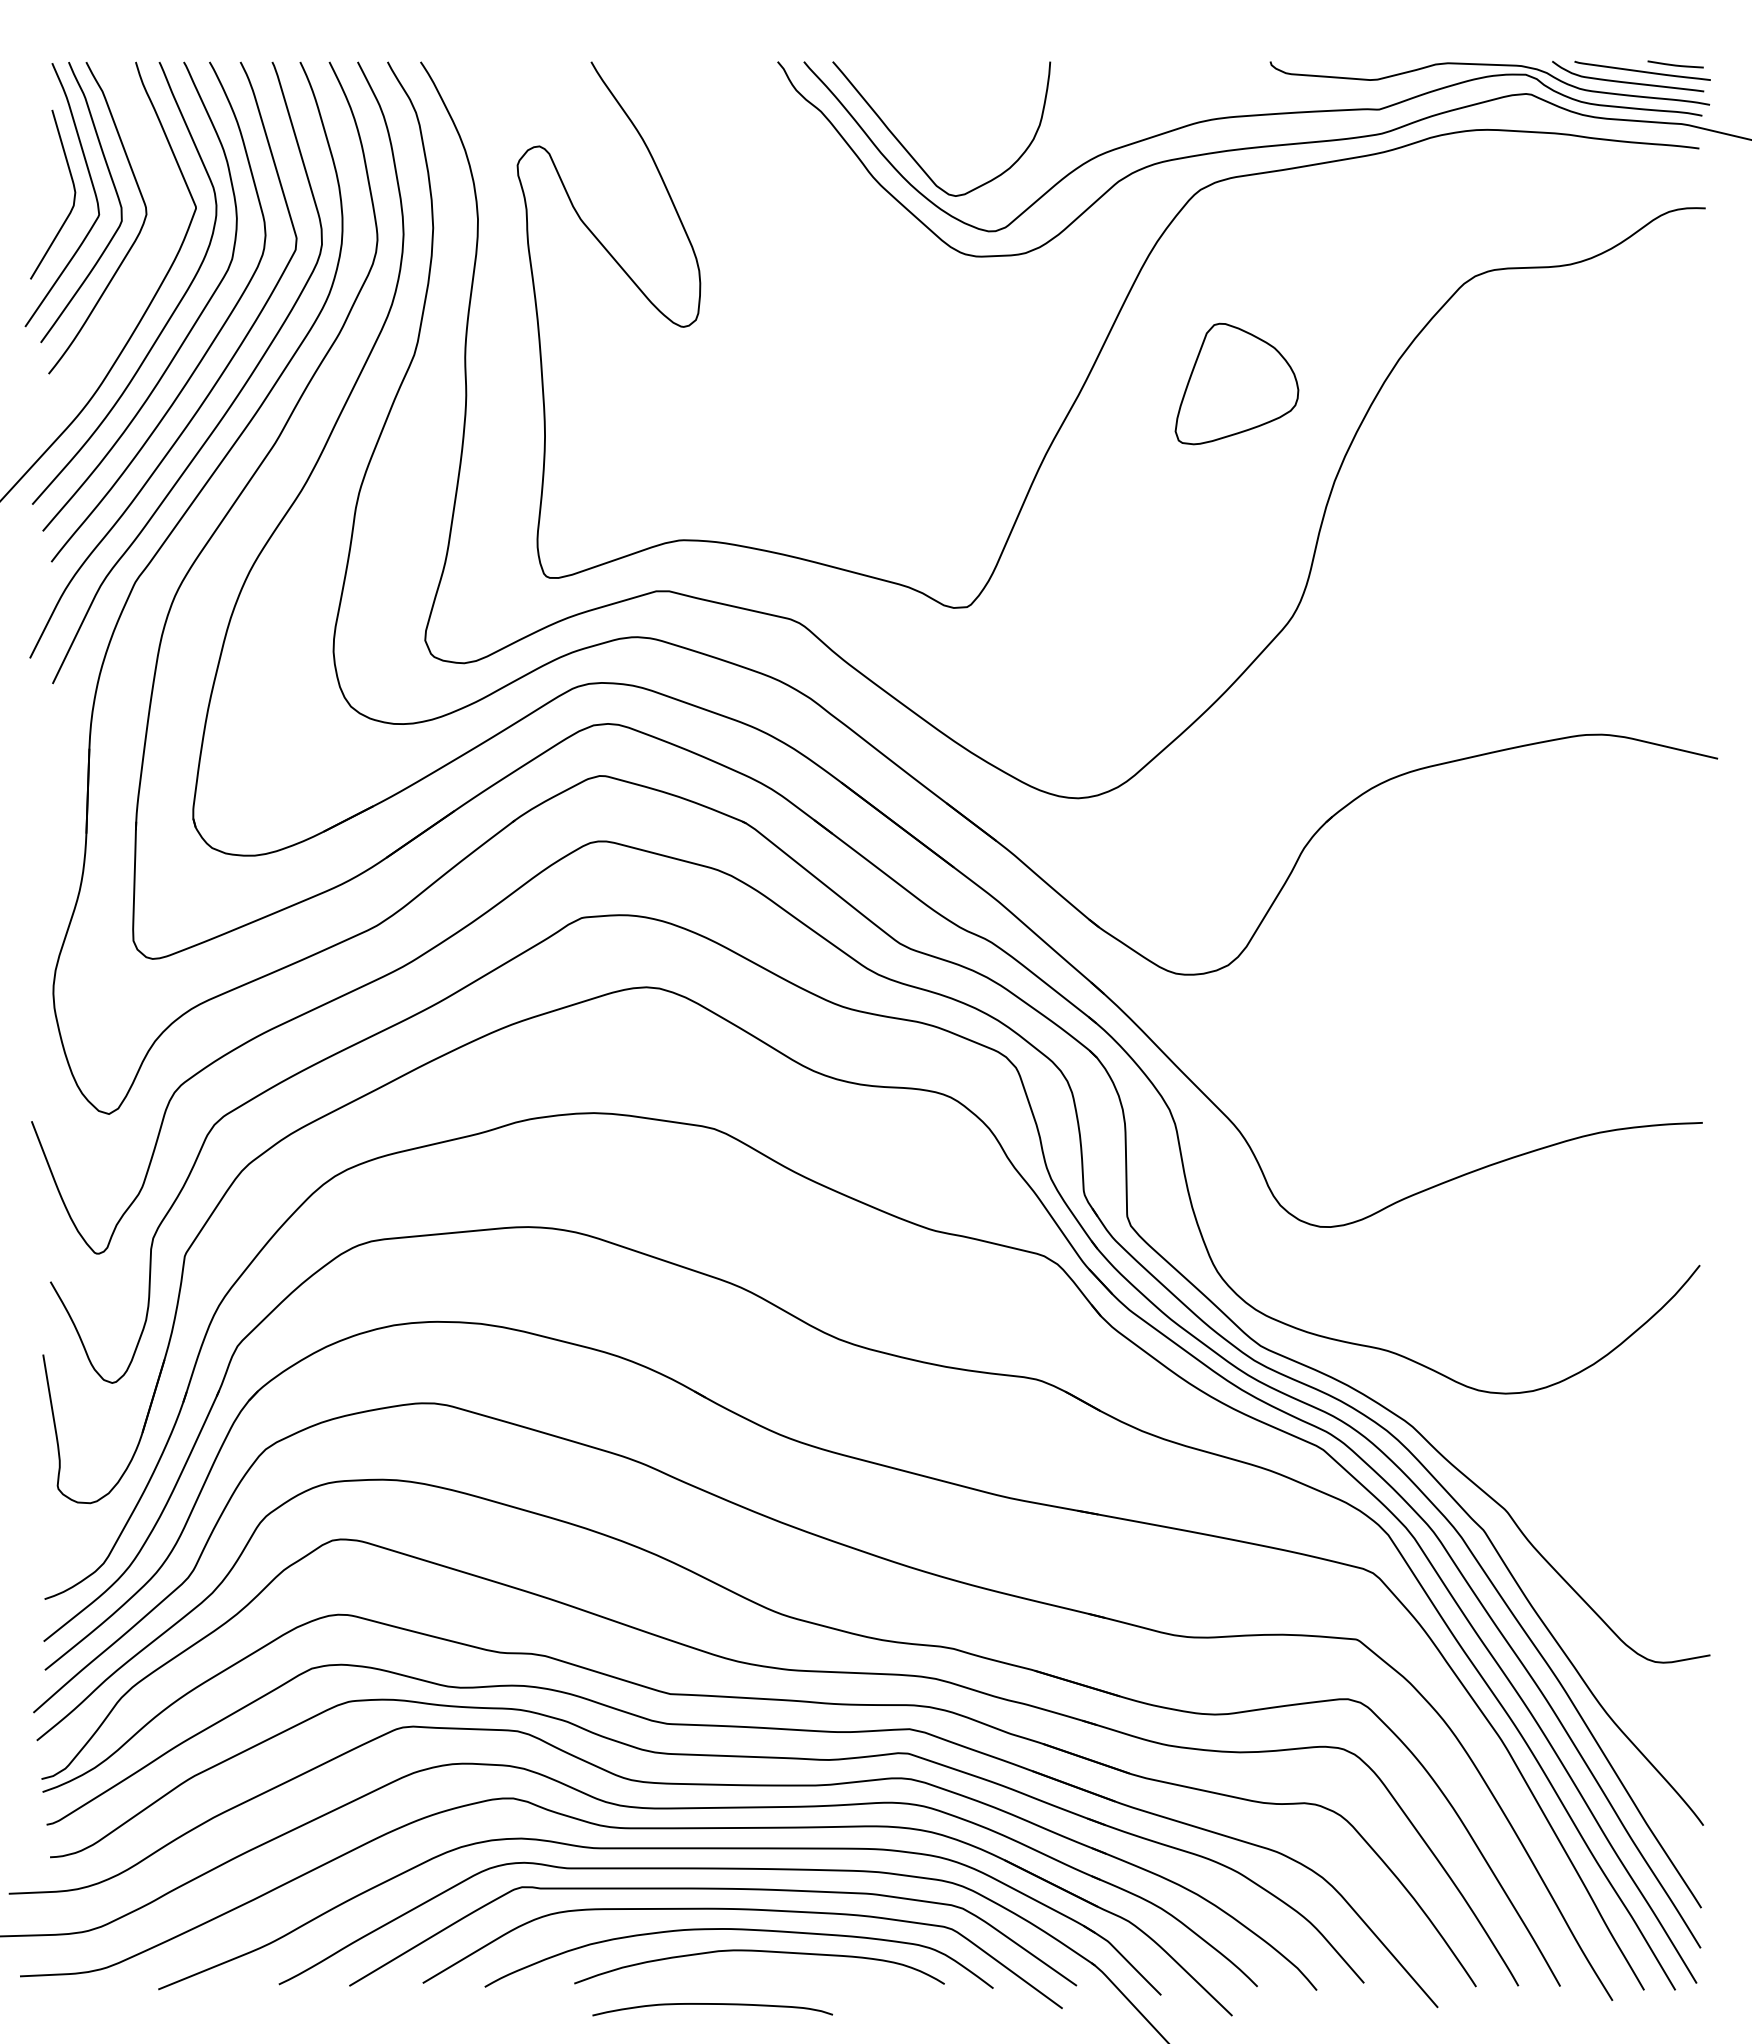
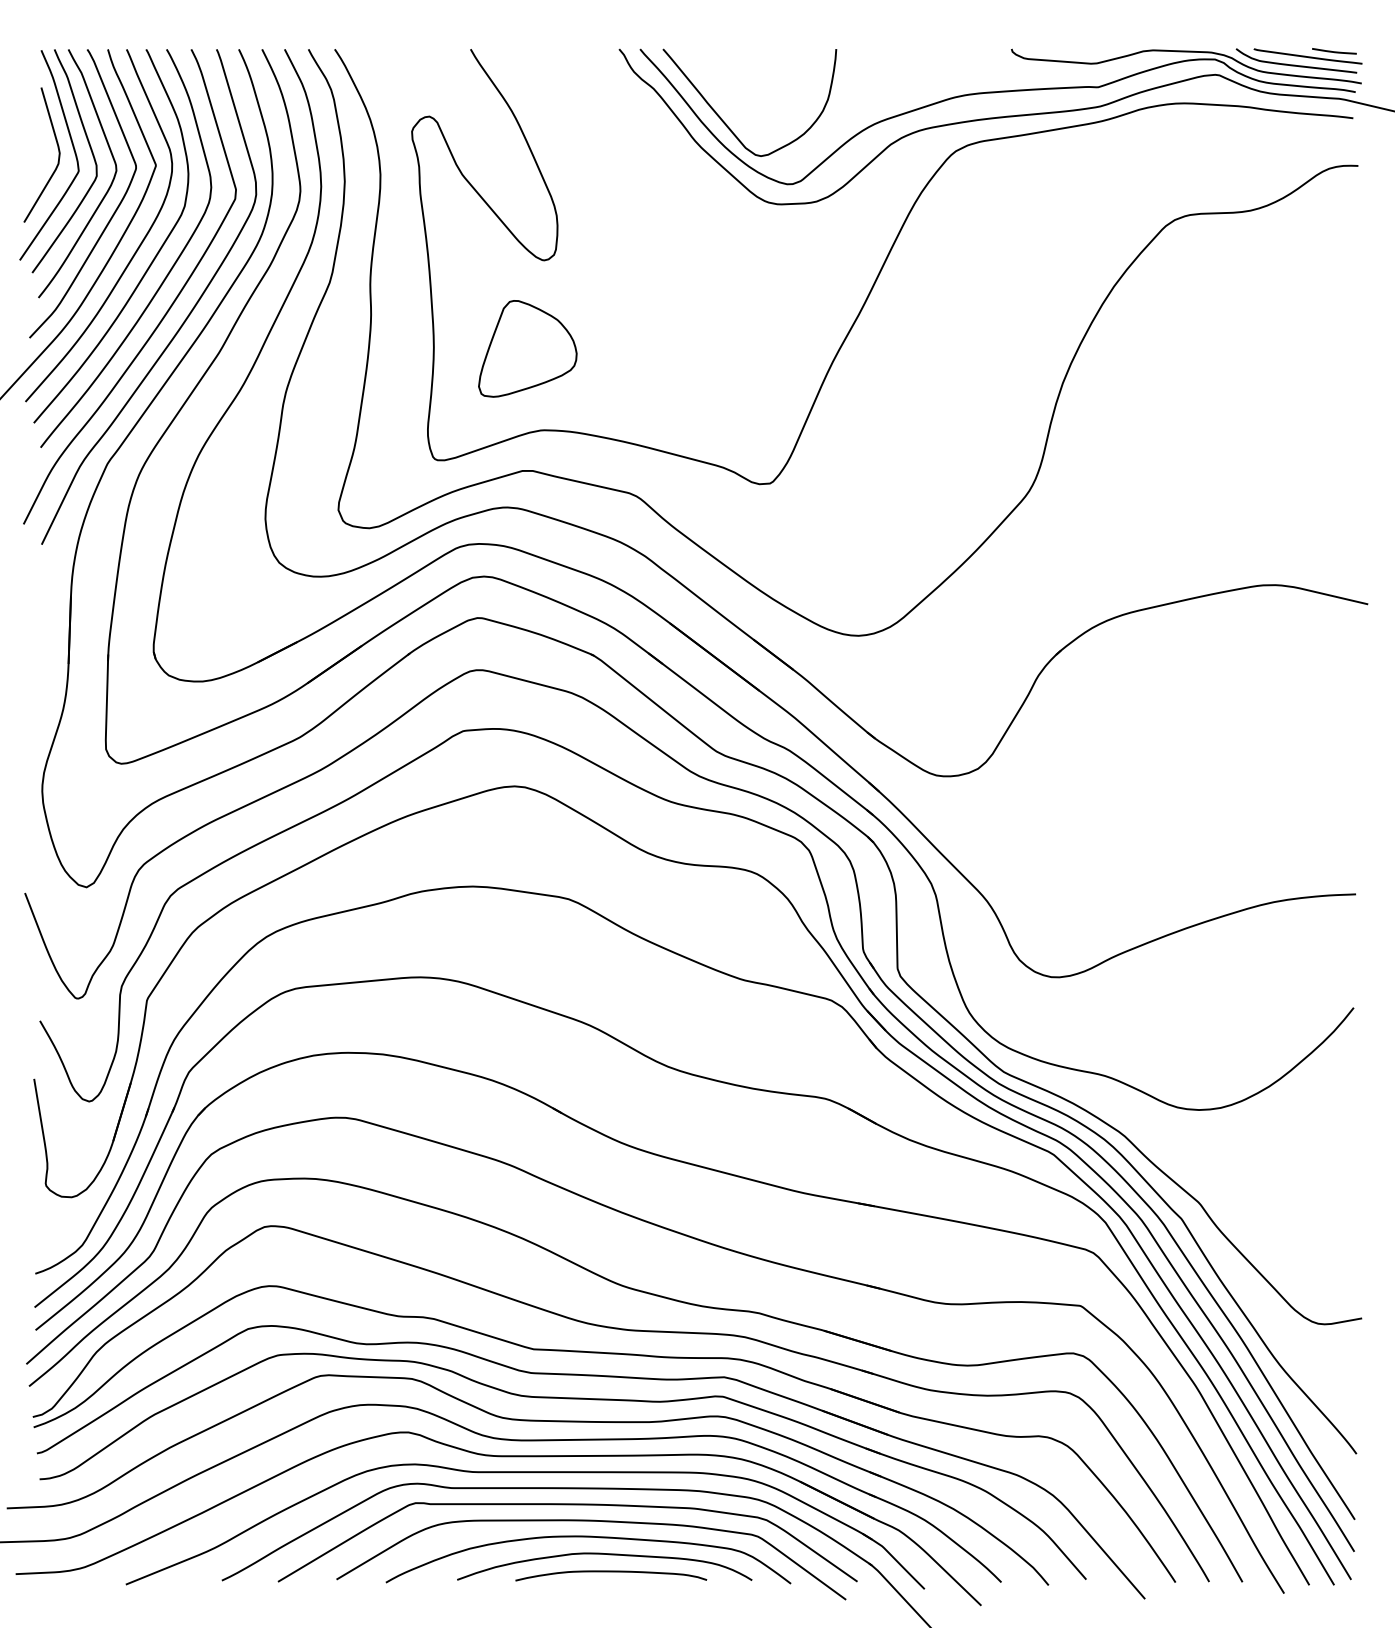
curve: (144, 264) -> (114, 210), added
part: (1236, 383) -> (527, 348), moved
curve: (712, 2004) -> (611, 1571), moved

